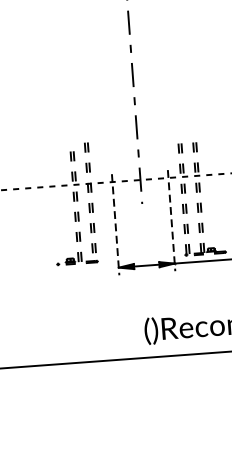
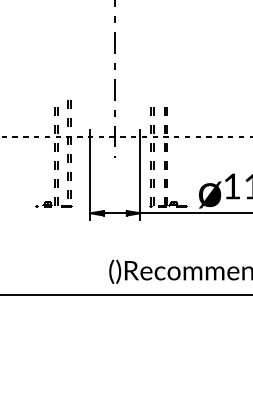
line: (171, 221) -> (140, 175), dashed -> solid
line: (115, 225) -> (90, 175), dashed -> solid

